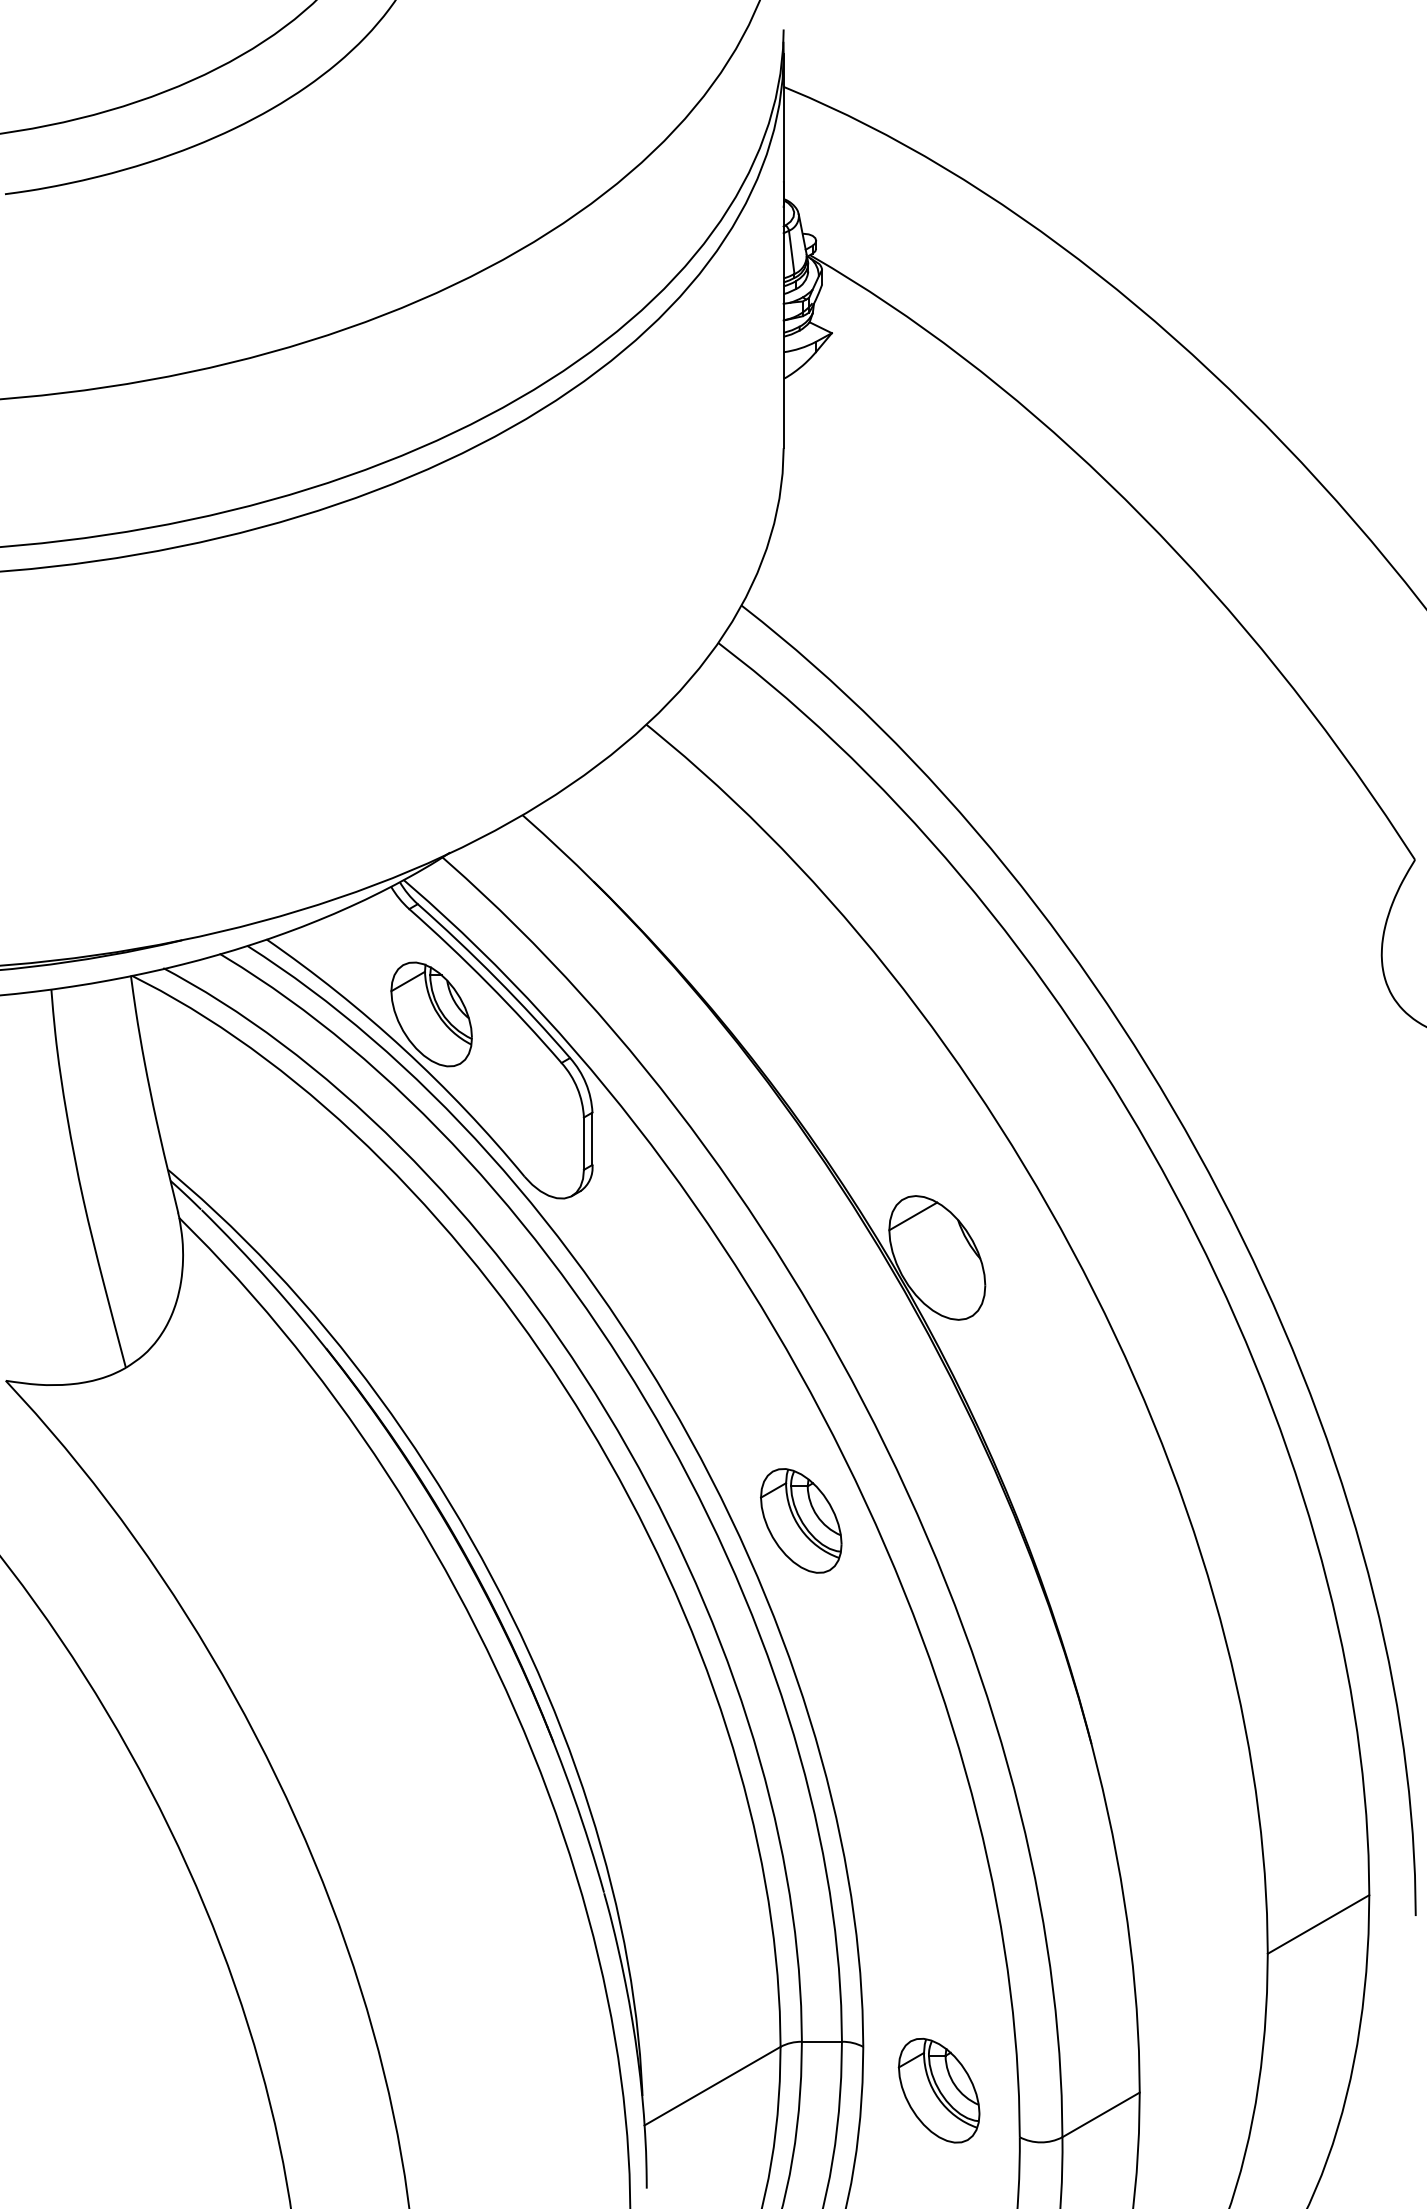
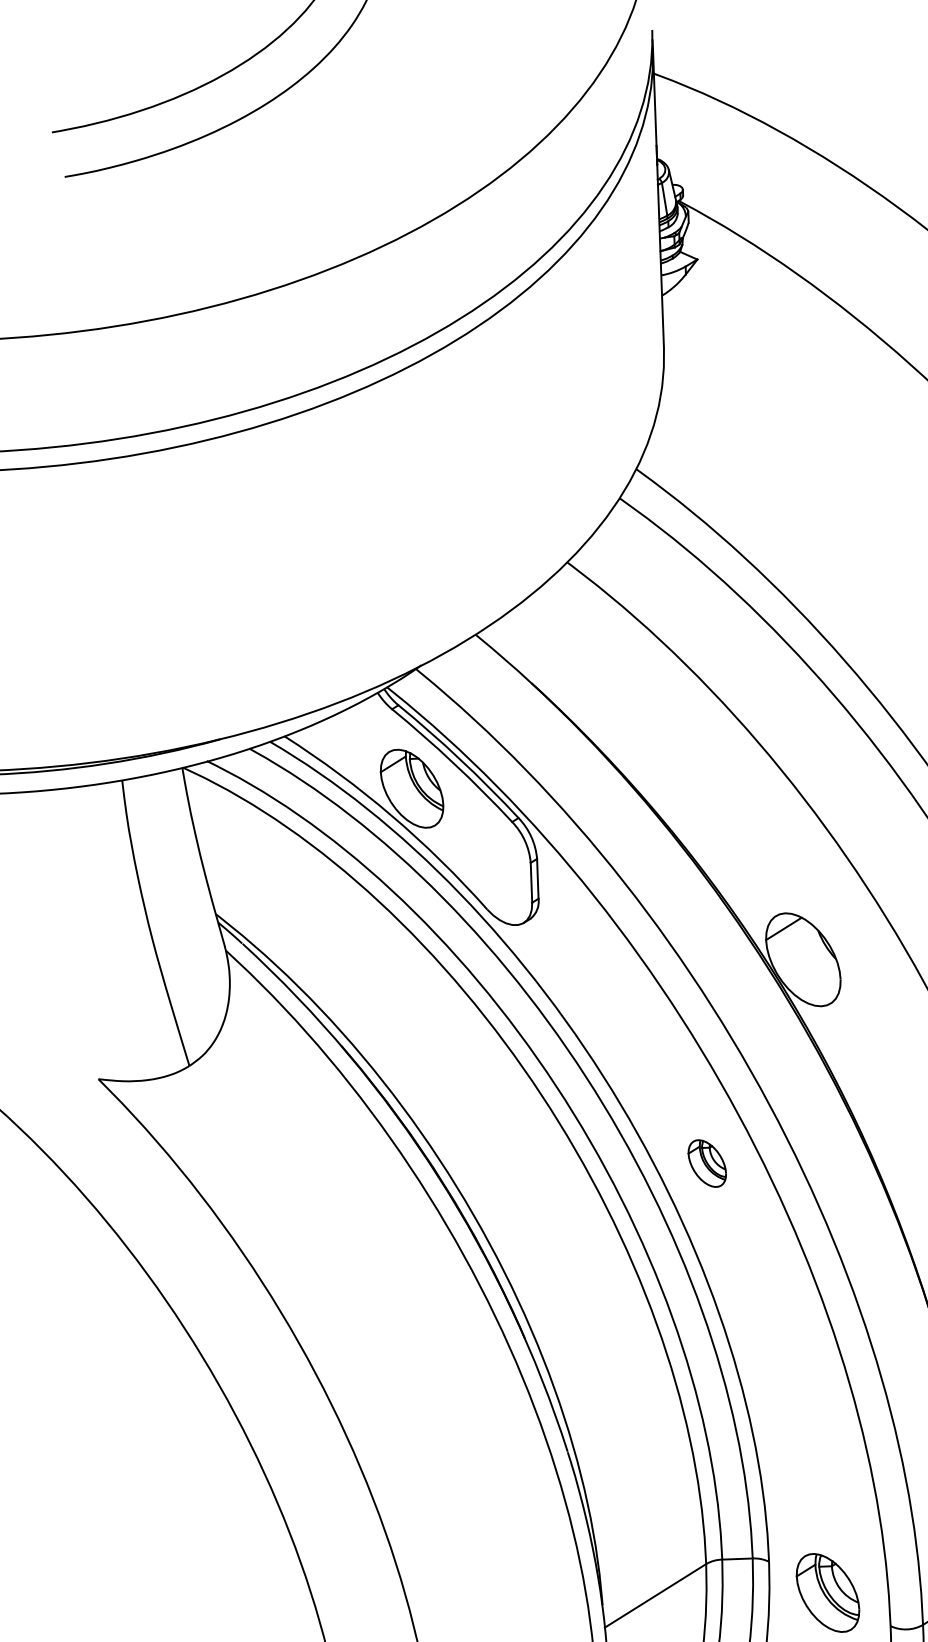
part: (801, 1520) -> (707, 1163), size x0.6

